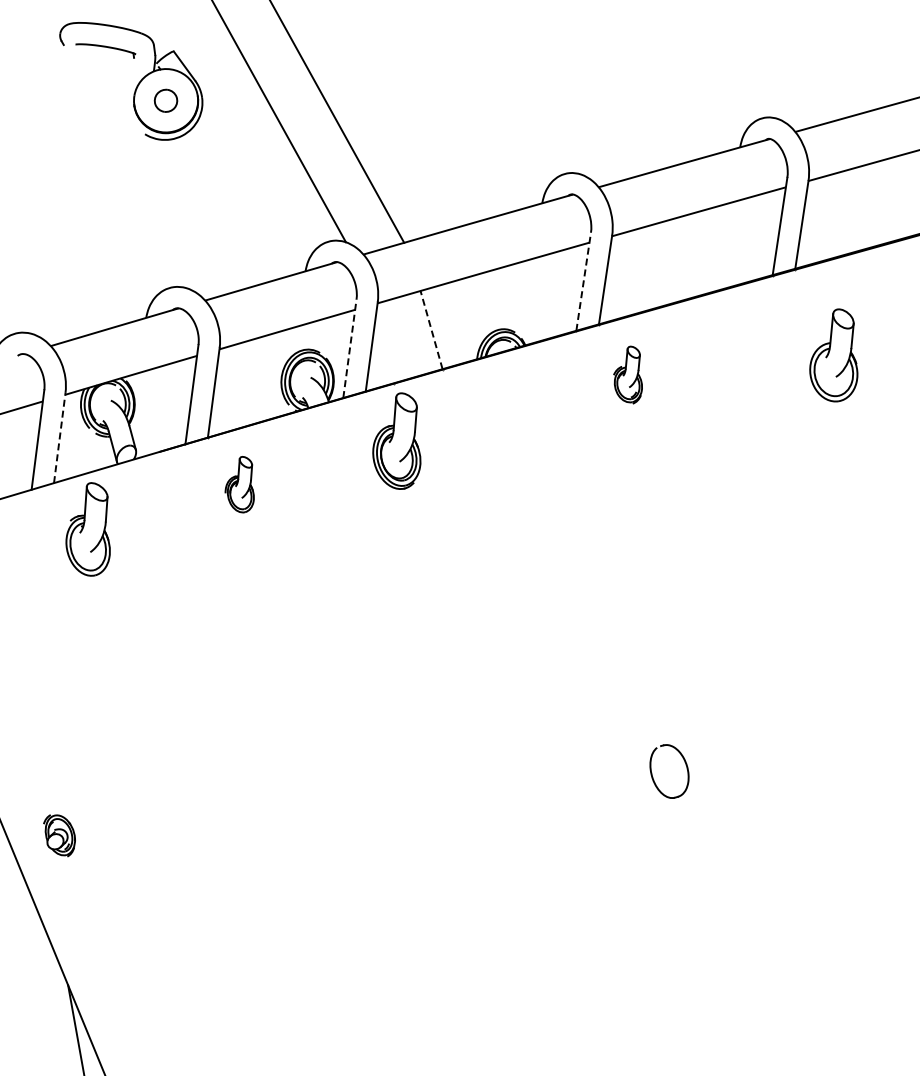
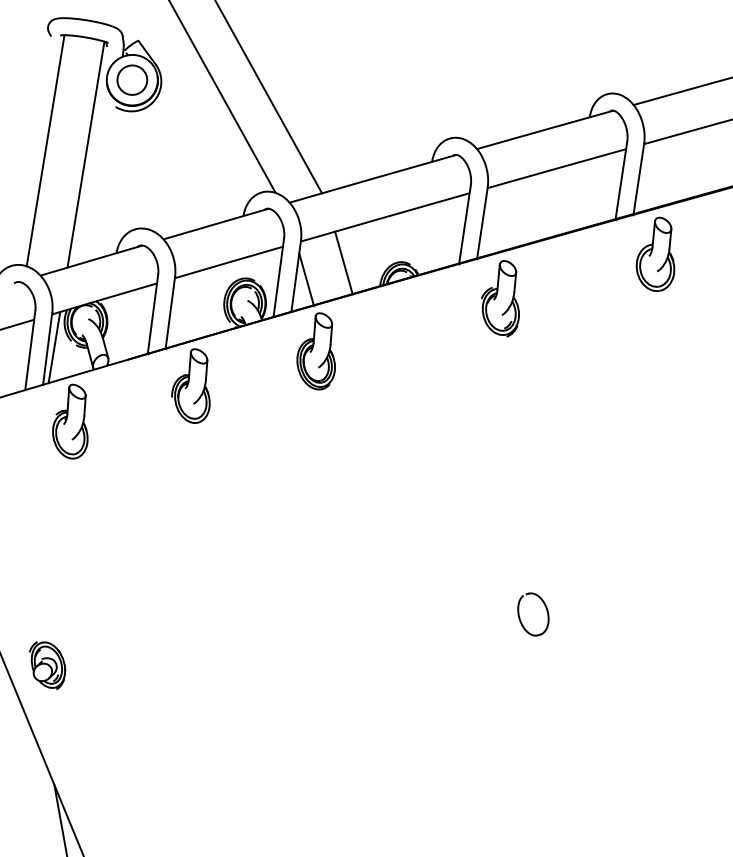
part: (165, 100) -> (131, 79), size x1.67
line: (56, 189) -> (45, 150), added
line: (107, 194) -> (85, 154), added
line: (583, 281) -> (464, 224), dashed -> solid
line: (431, 330) -> (343, 263), dashed -> solid
line: (349, 348) -> (278, 277), dashed -> solid
line: (384, 350) -> (306, 279), added
part: (833, 355) -> (655, 254), moved
part: (627, 374) -> (499, 298), size x1.67
line: (67, 436) -> (53, 347), added
line: (59, 437) -> (47, 348), dashed -> solid
part: (239, 484) -> (190, 385), size x1.67
part: (59, 835) -> (47, 665), size x1.43

